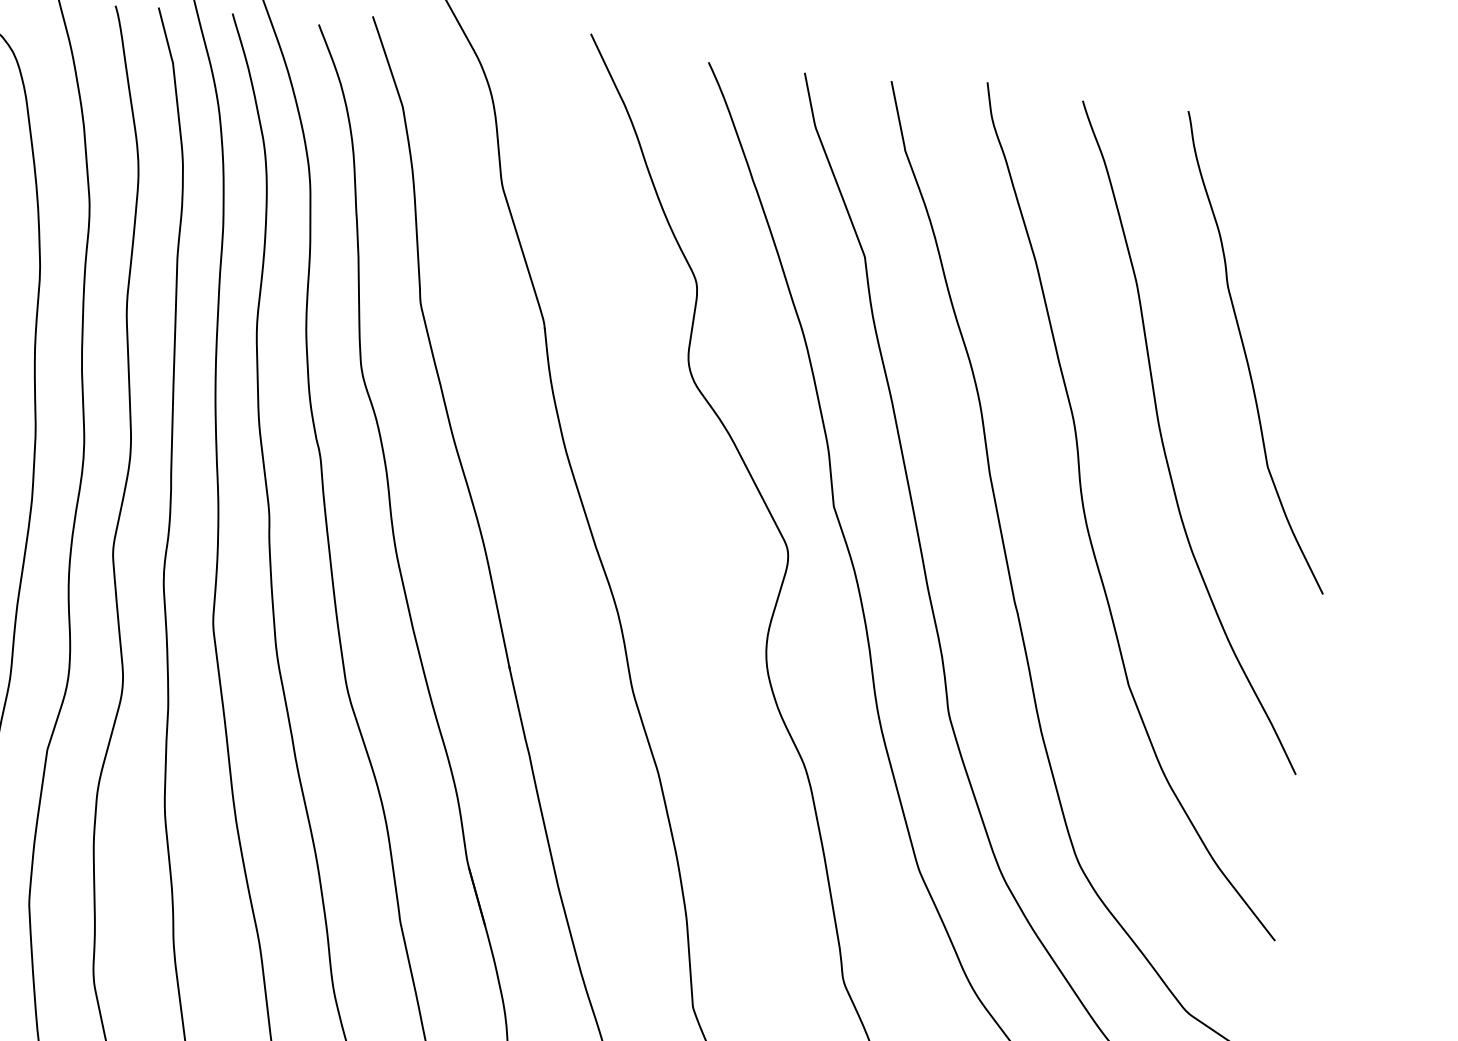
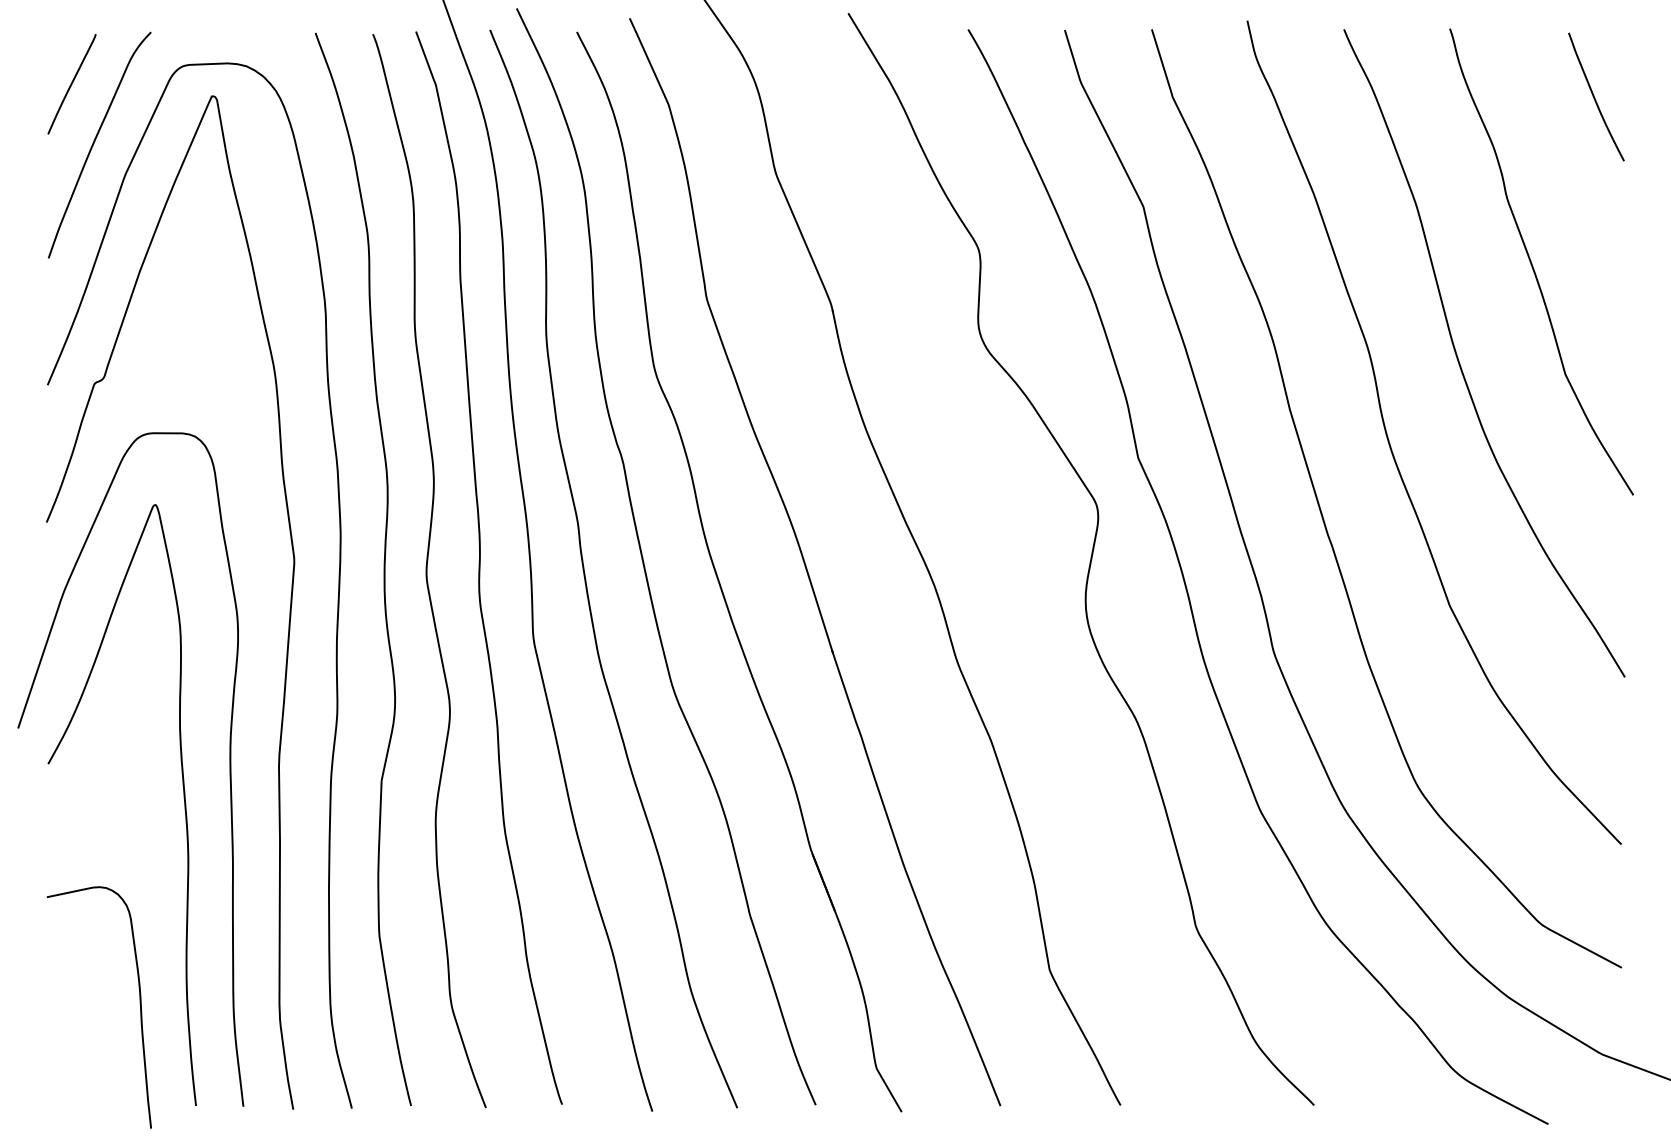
curve: (1326, 194) -> (1595, 97), added

